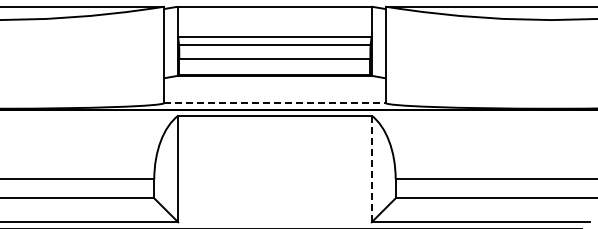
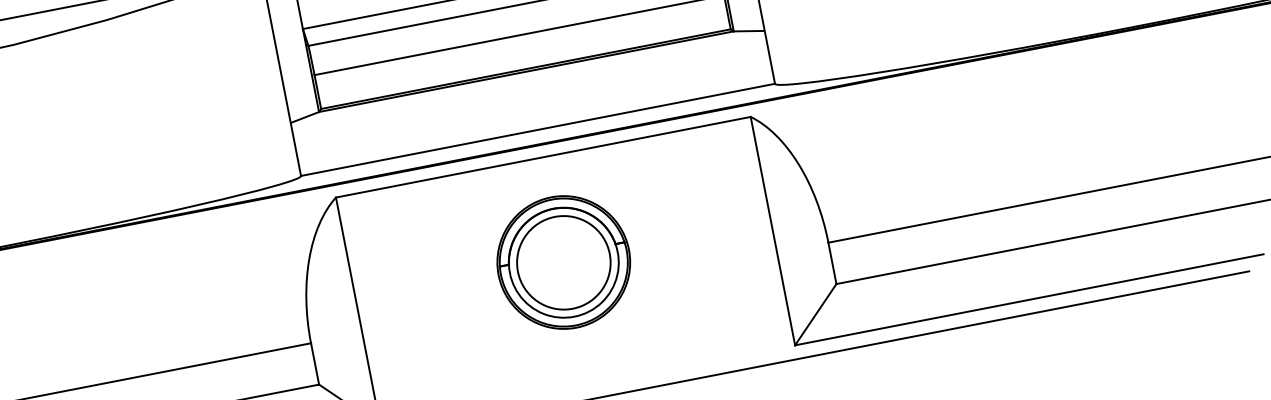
line: (274, 102) -> (536, 129), dashed -> solid
part: (274, 164) -> (562, 261), added
line: (371, 168) -> (772, 230), dashed -> solid

